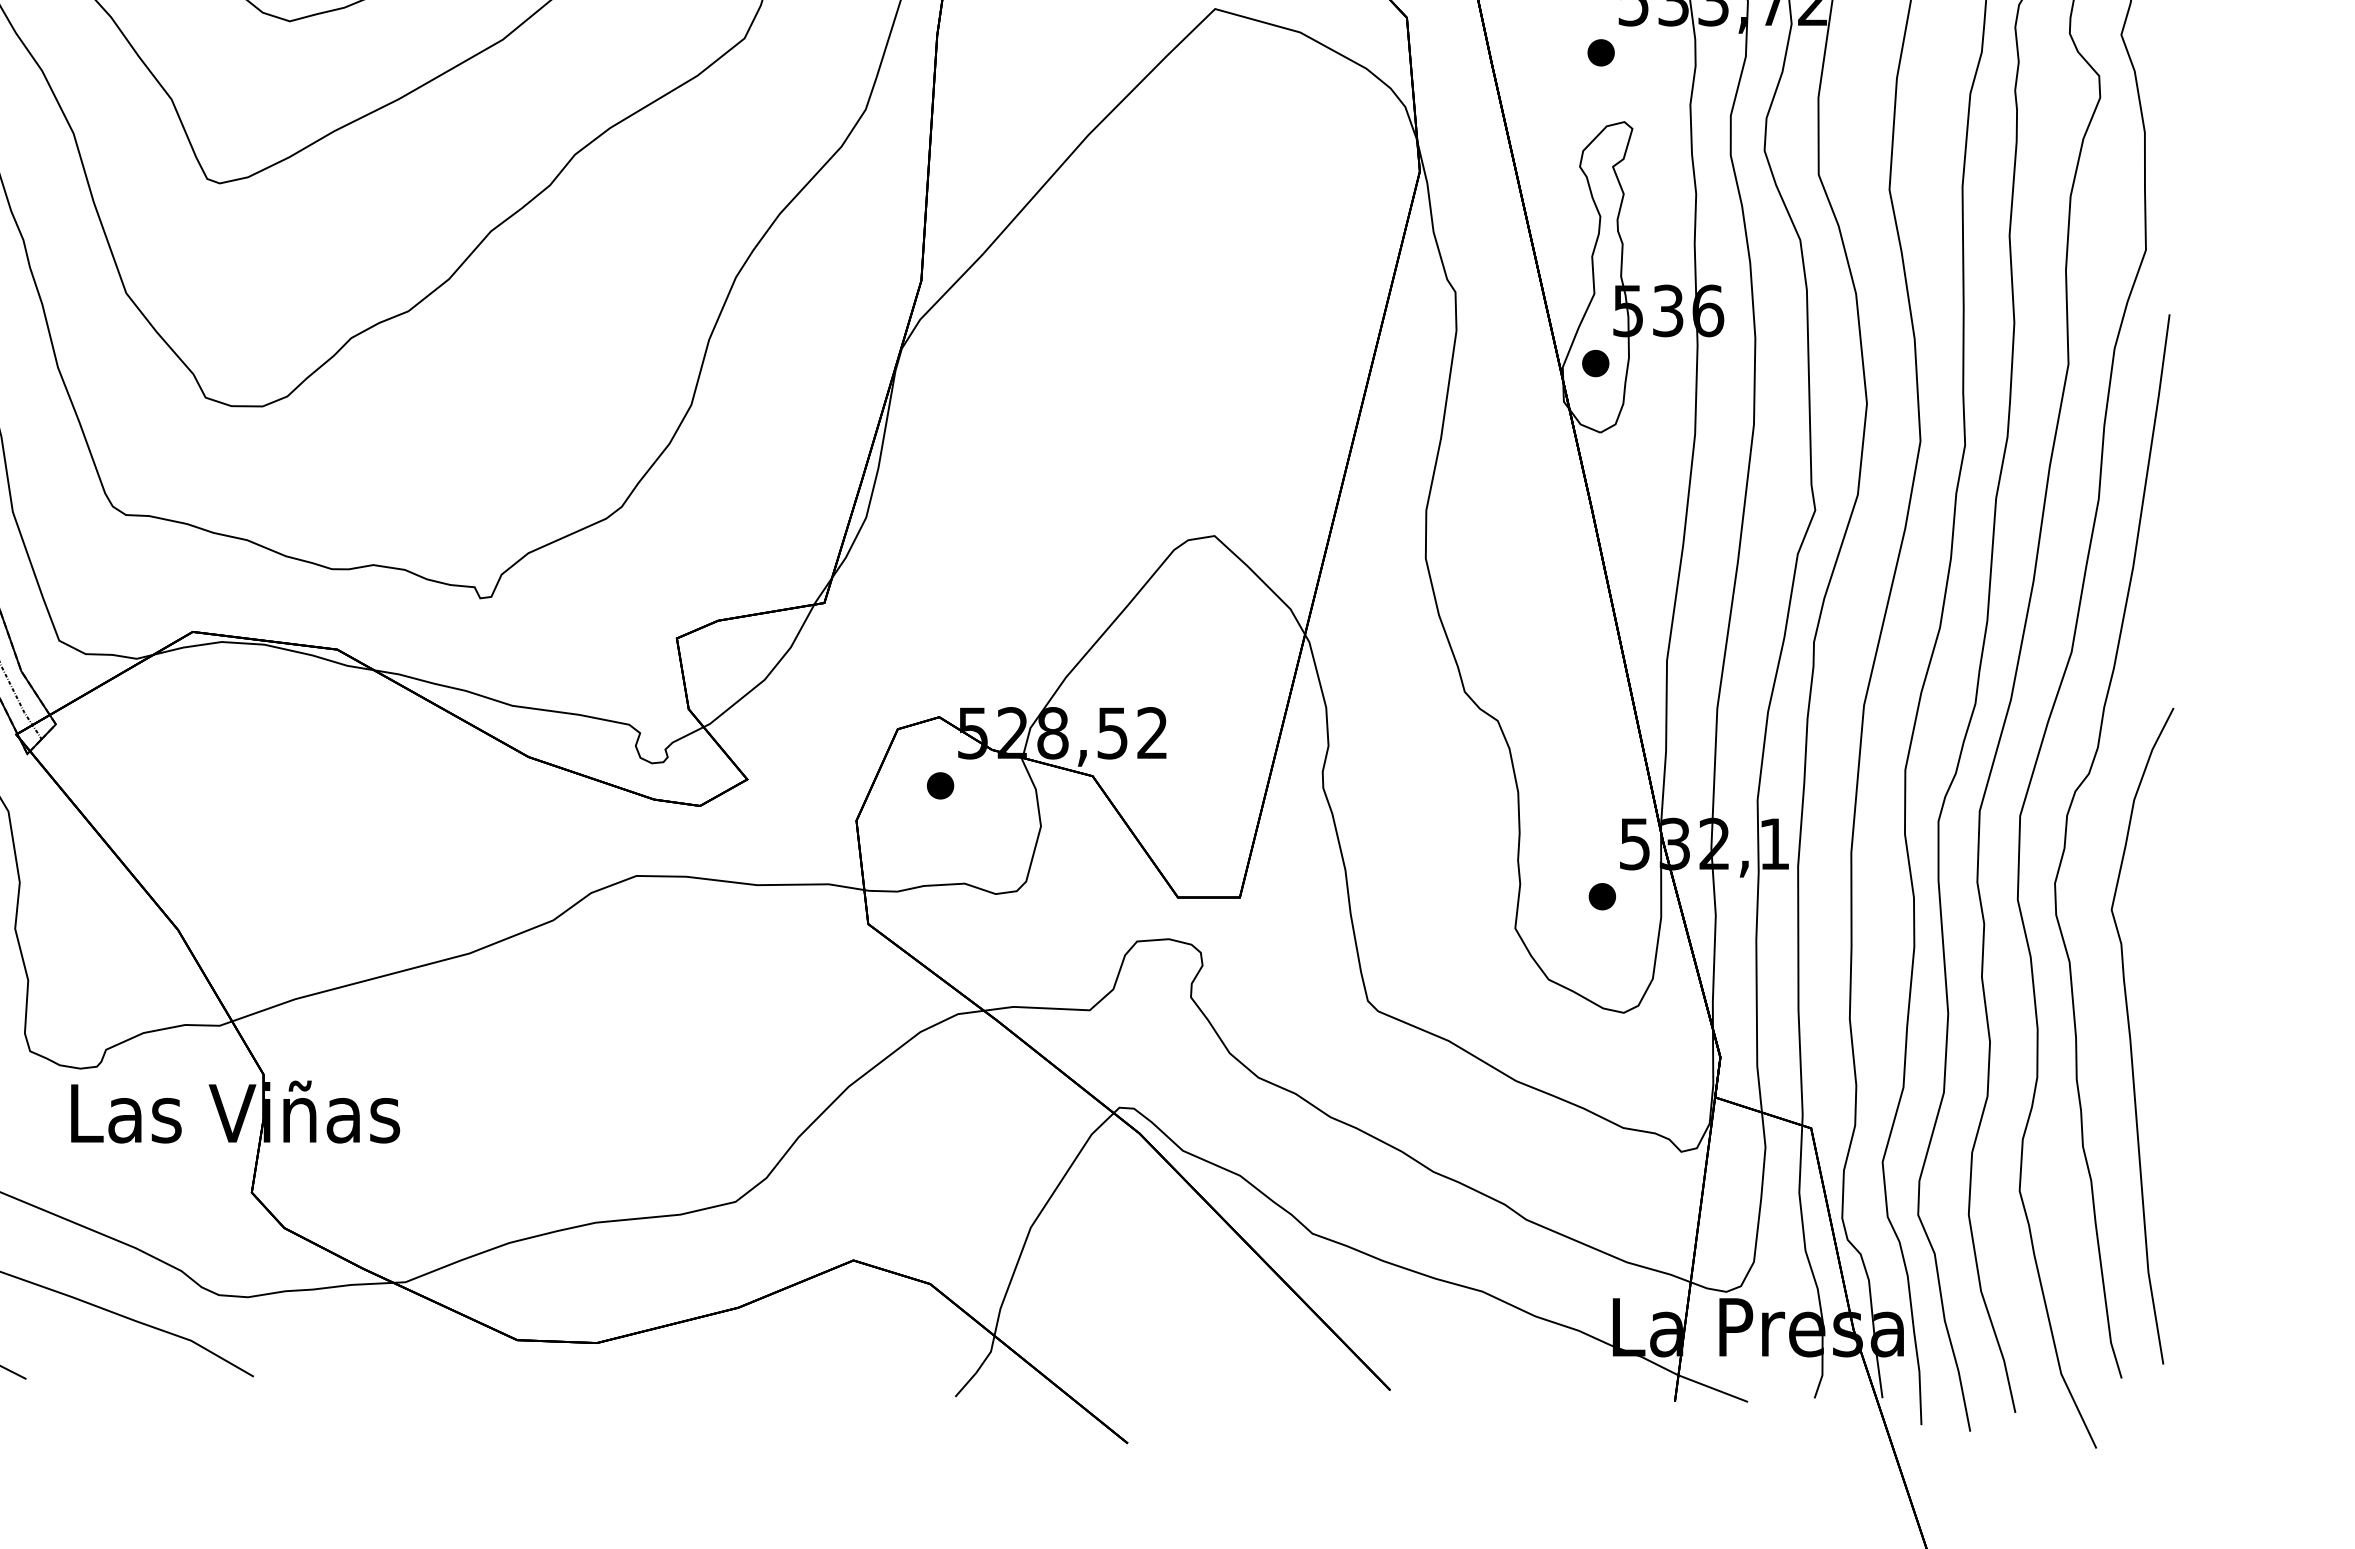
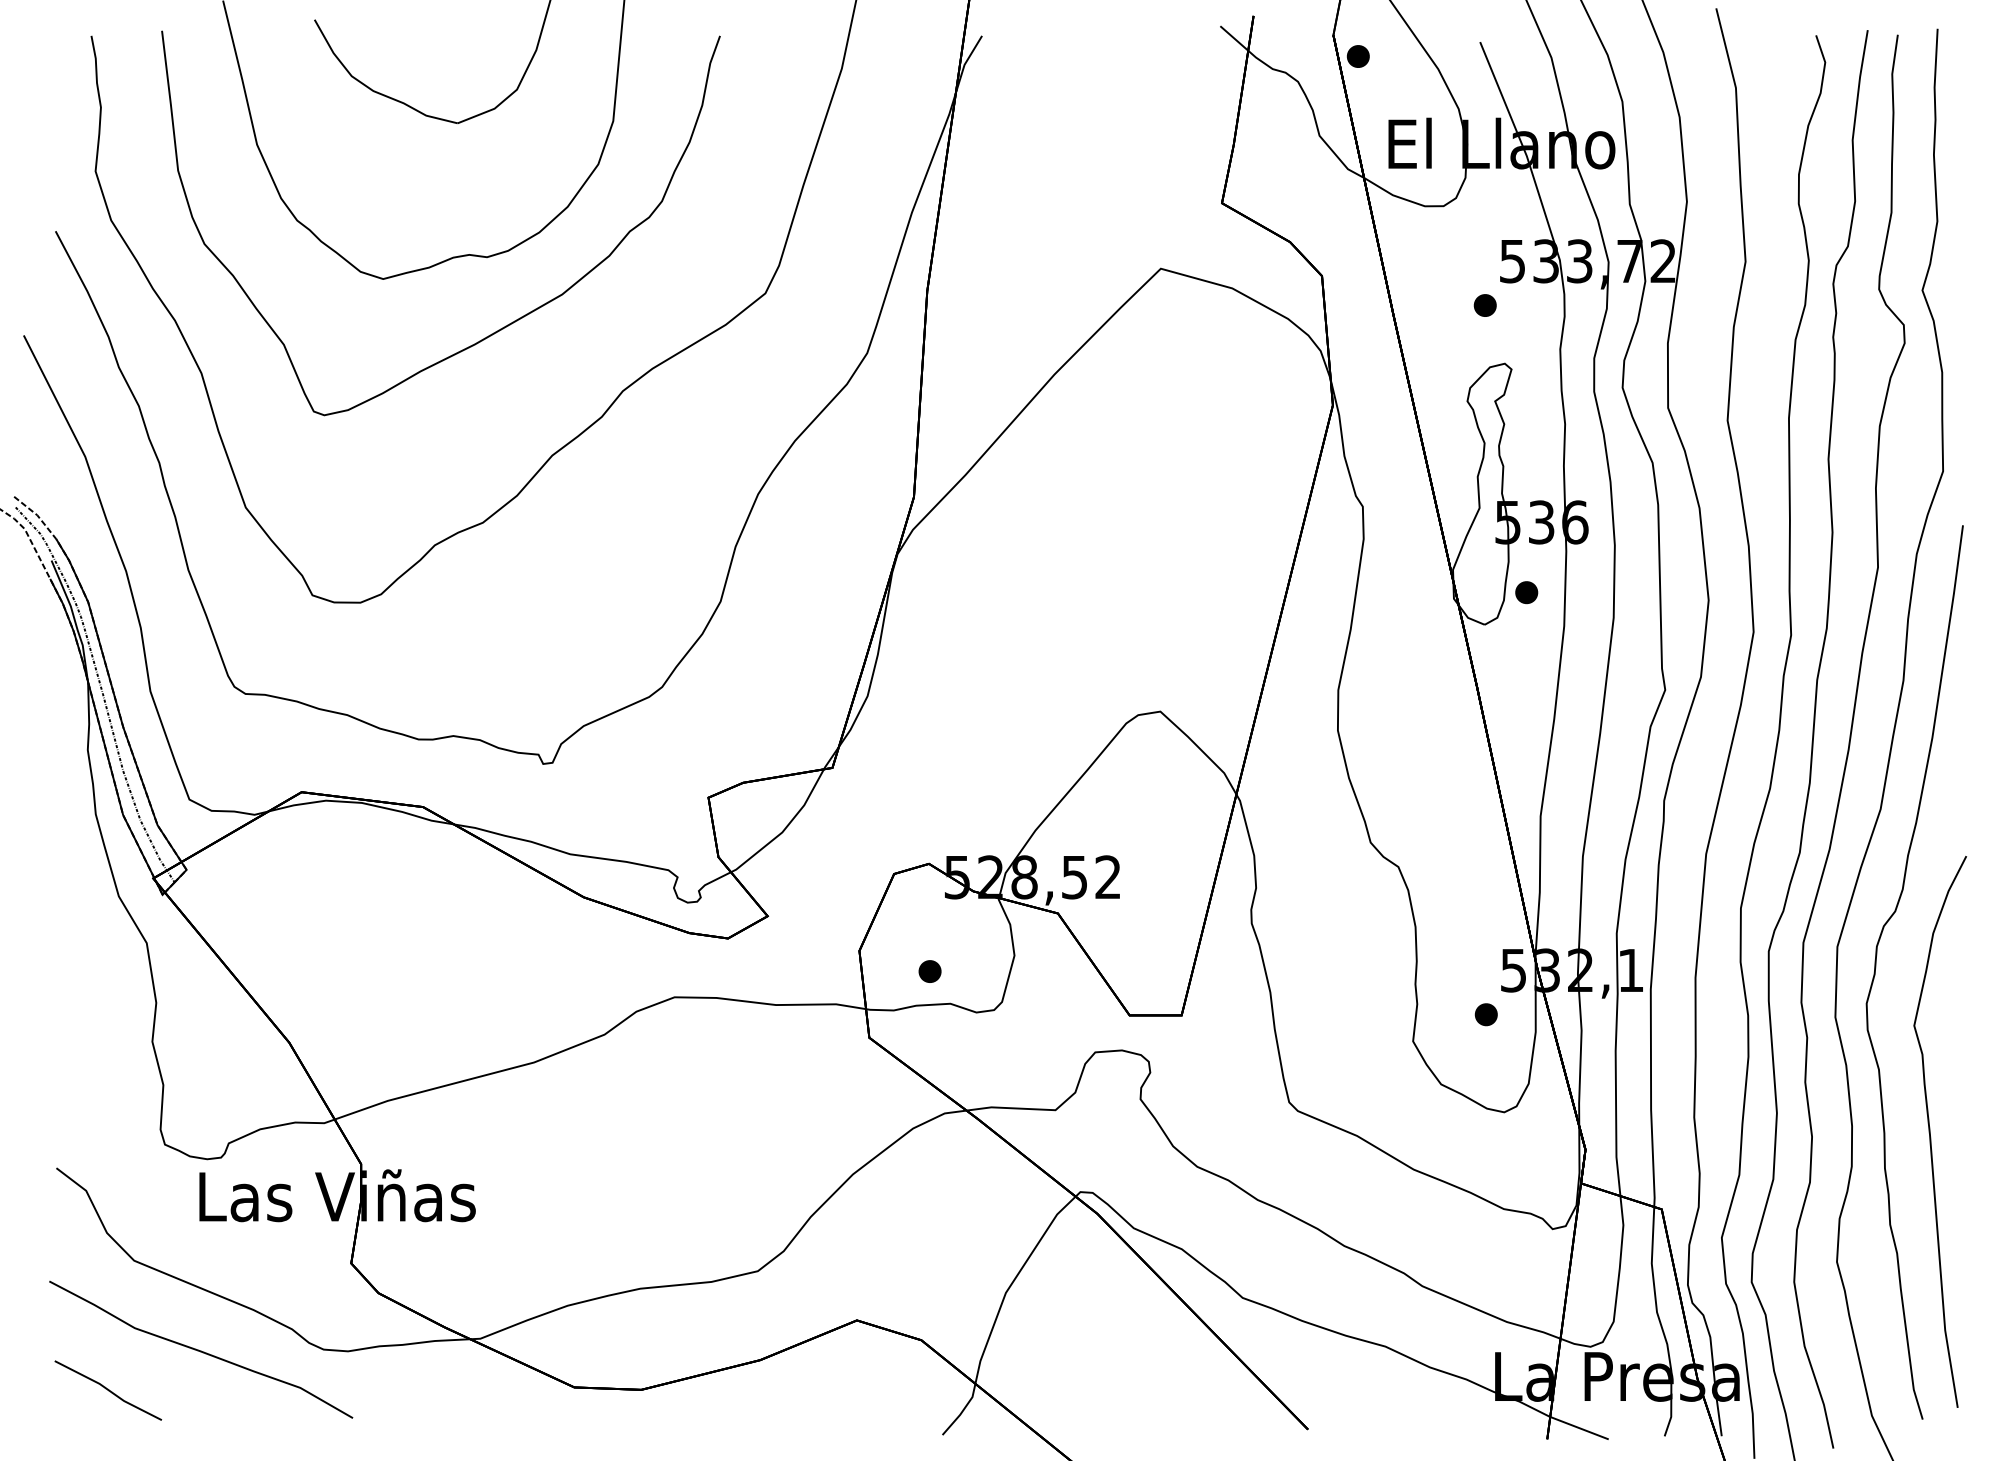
part: (1595, 363) -> (1526, 592), moved
part: (939, 785) -> (929, 971), moved

